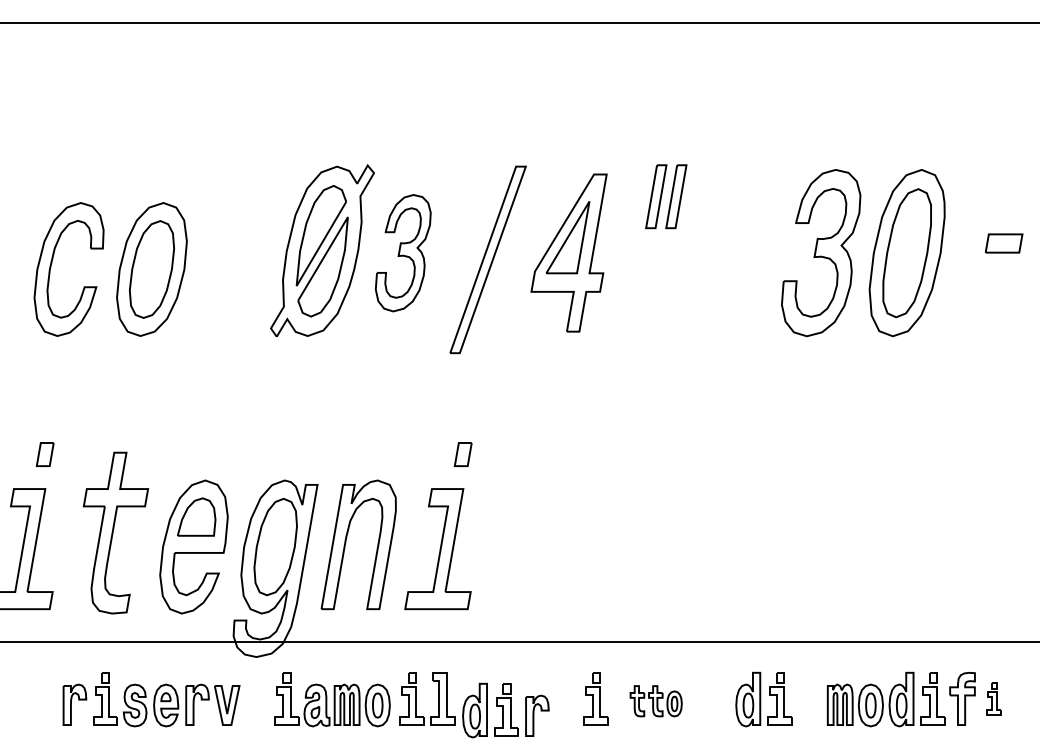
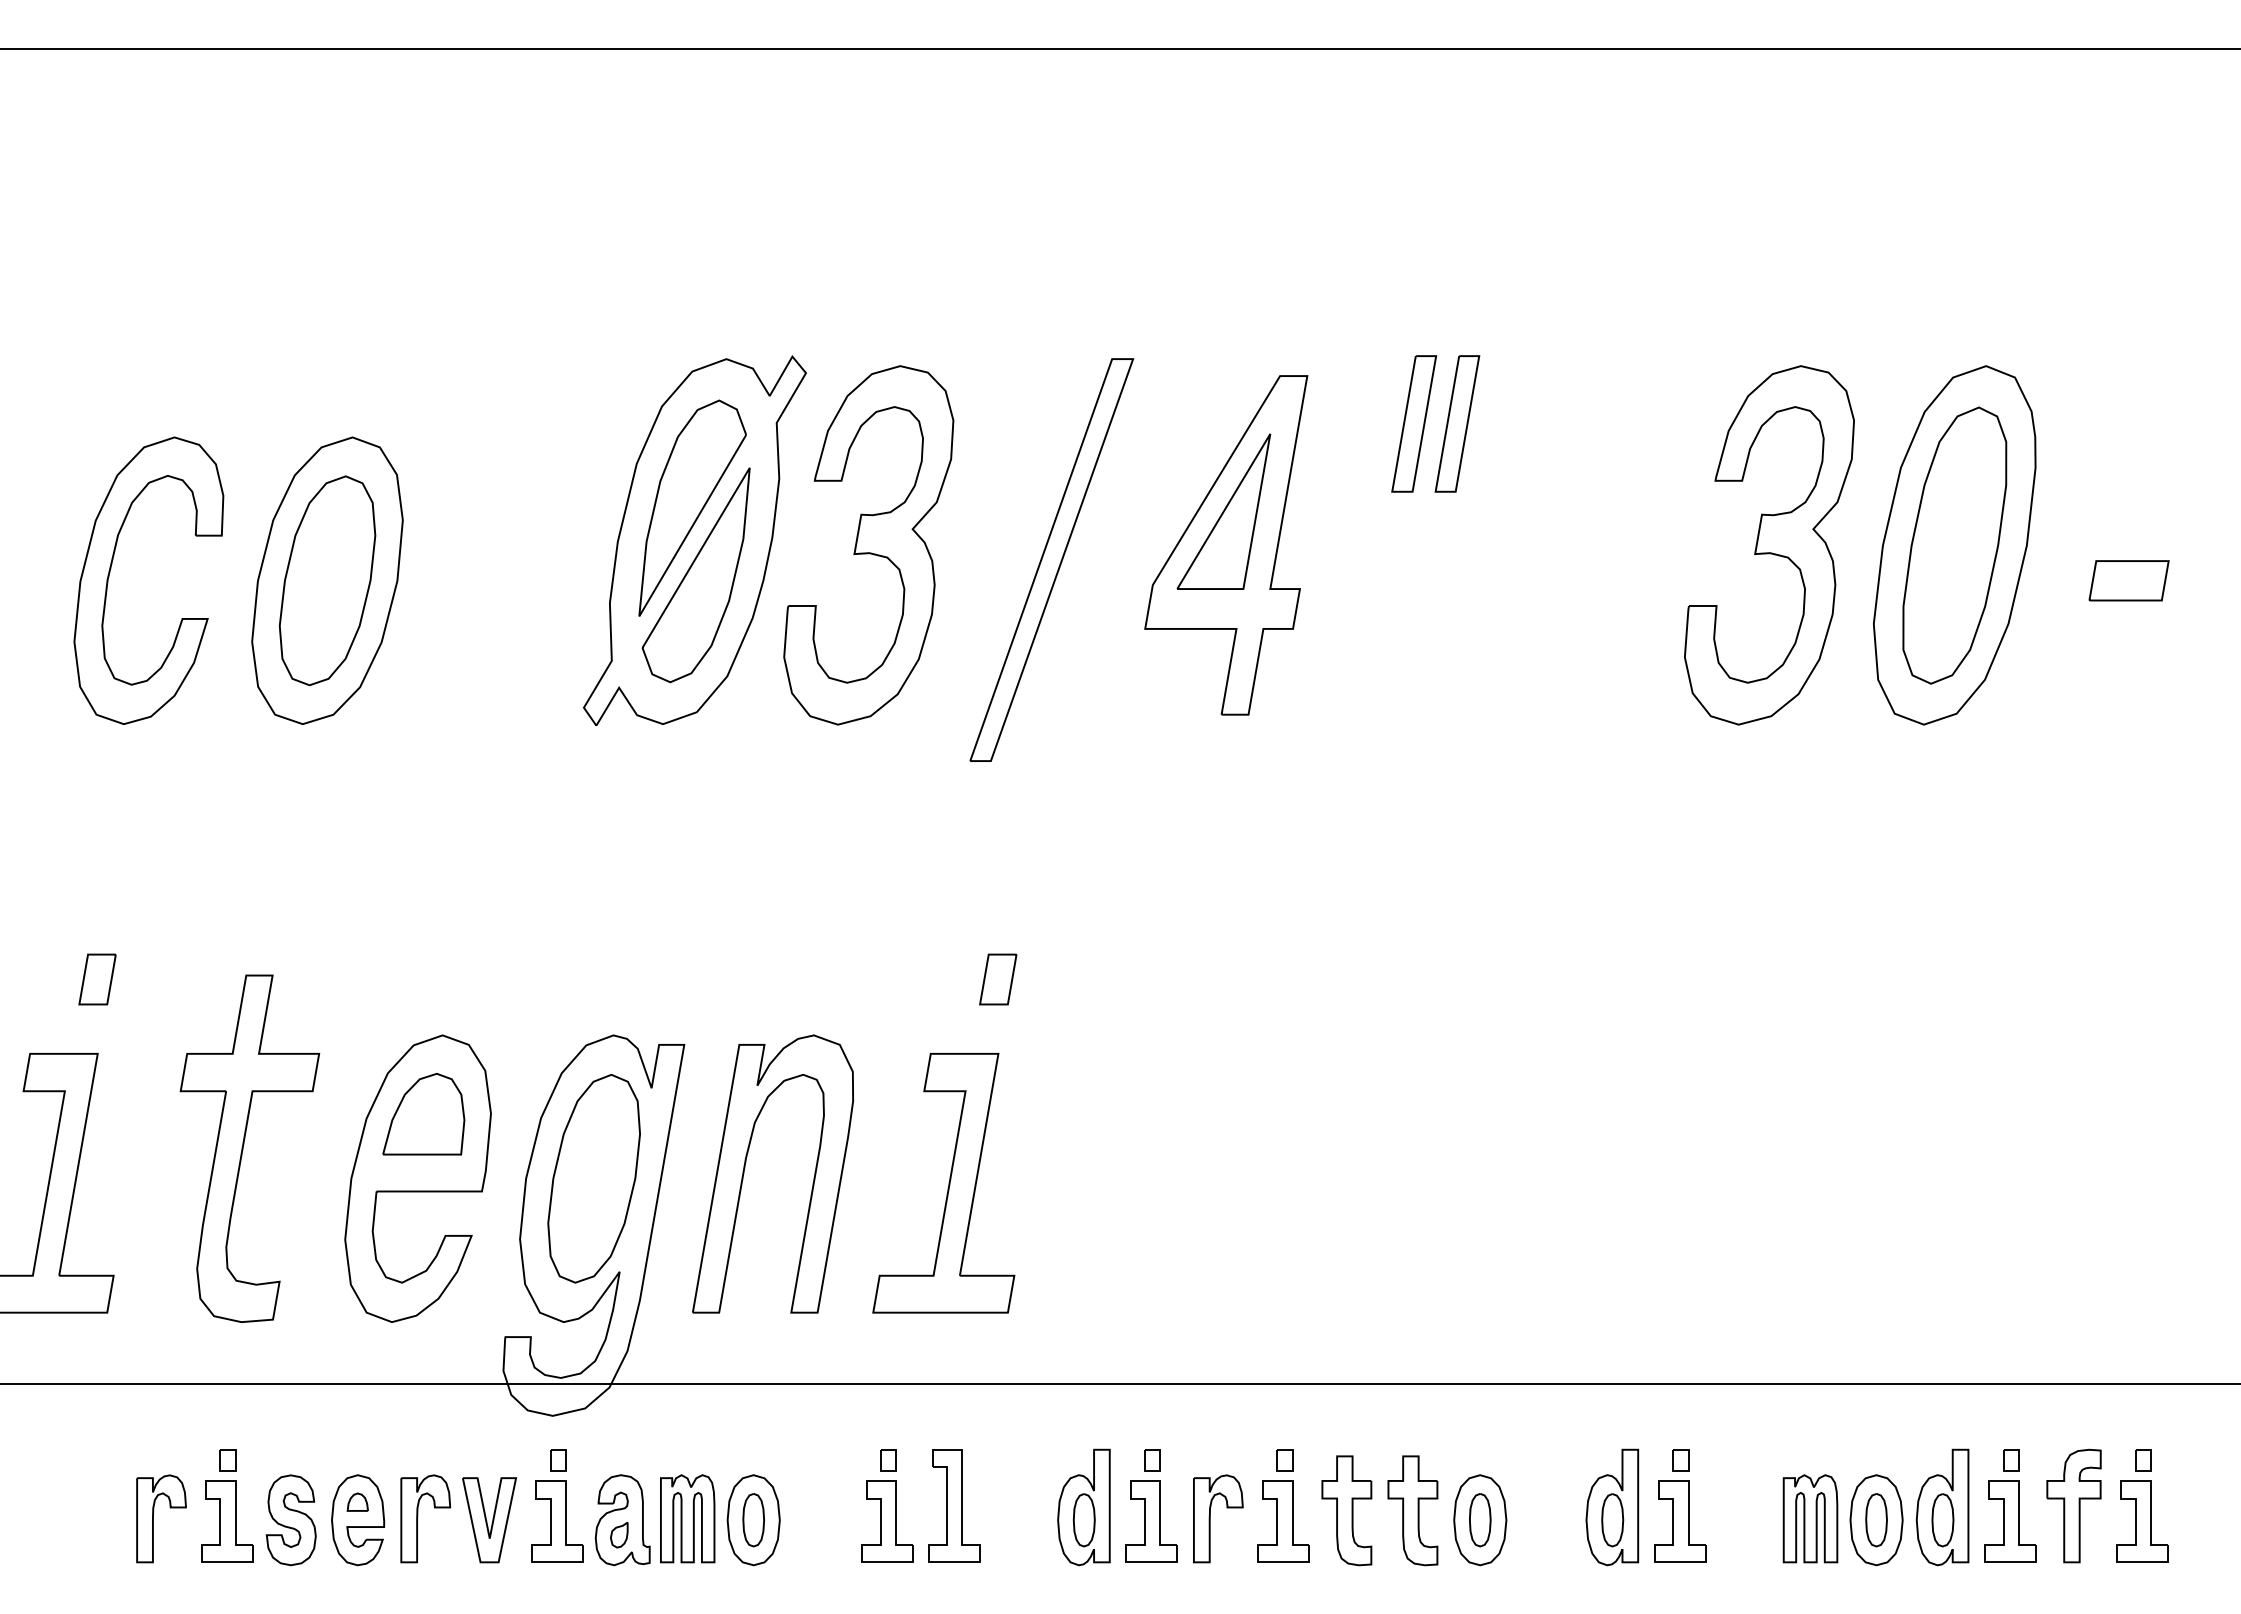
part: (1004, 243) -> (2129, 580), moved
part: (403, 253) -> (869, 546), size x1.43
part: (993, 698) -> (2140, 1505), size x1.67
part: (332, 699) -> (656, 1507), moved
part: (655, 701) -> (1412, 1511), size x1.67
part: (505, 710) -> (1149, 1507), moved

